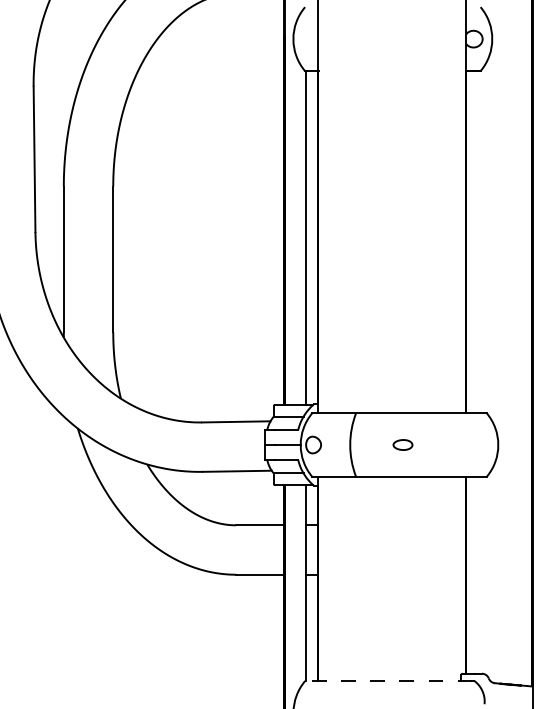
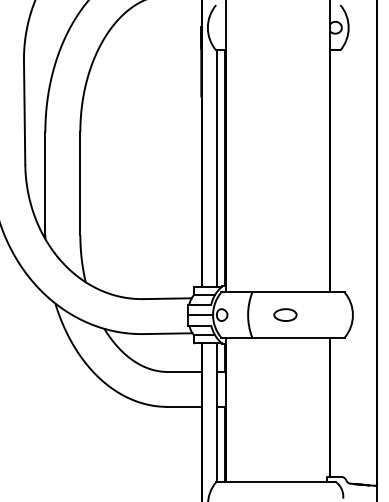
part: (402, 444) -> (285, 314), size x1.67
line: (388, 680) -> (275, 481), dashed -> solid

